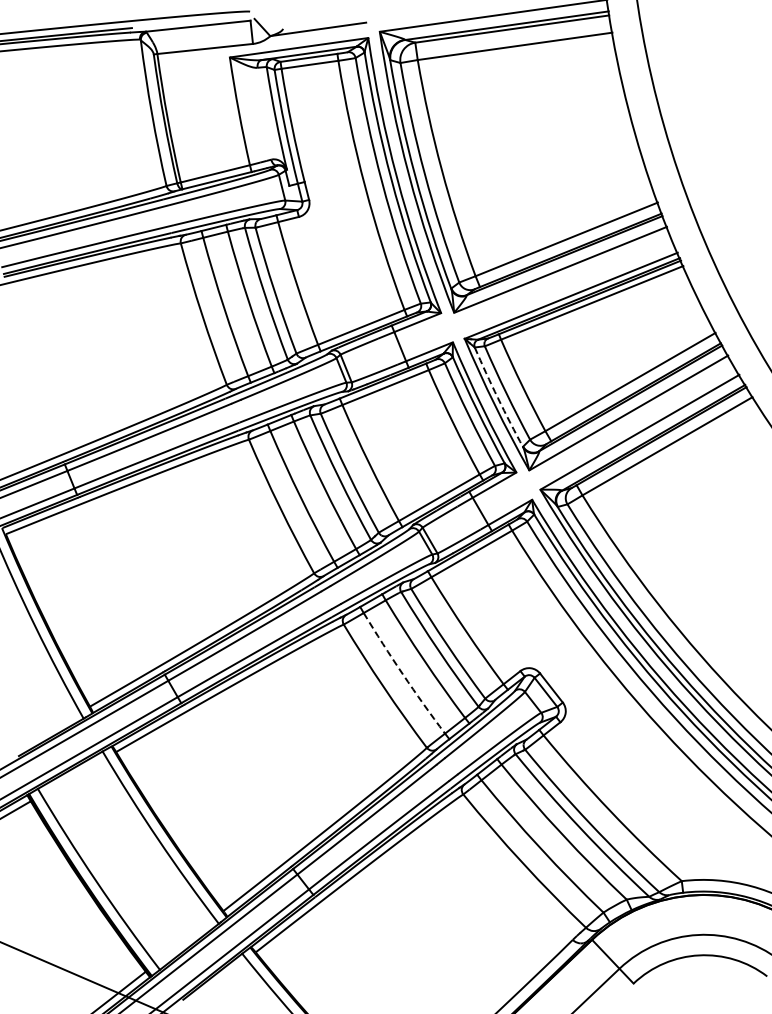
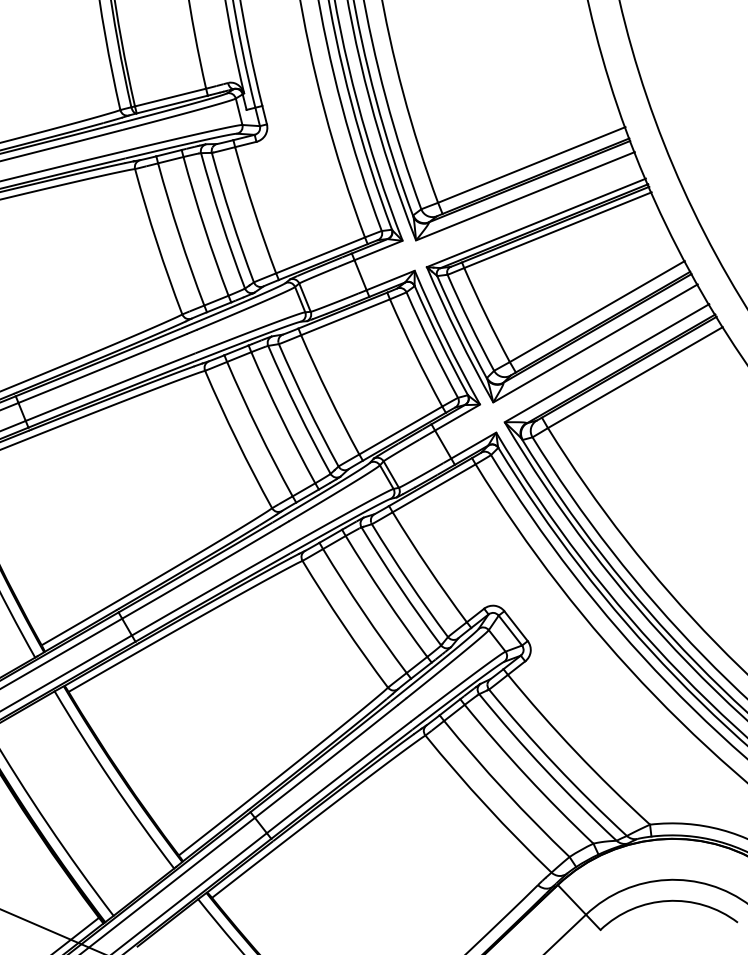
arc: (497, 398) -> (460, 328), dashed -> solid
arc: (402, 674) -> (362, 612), dashed -> solid

